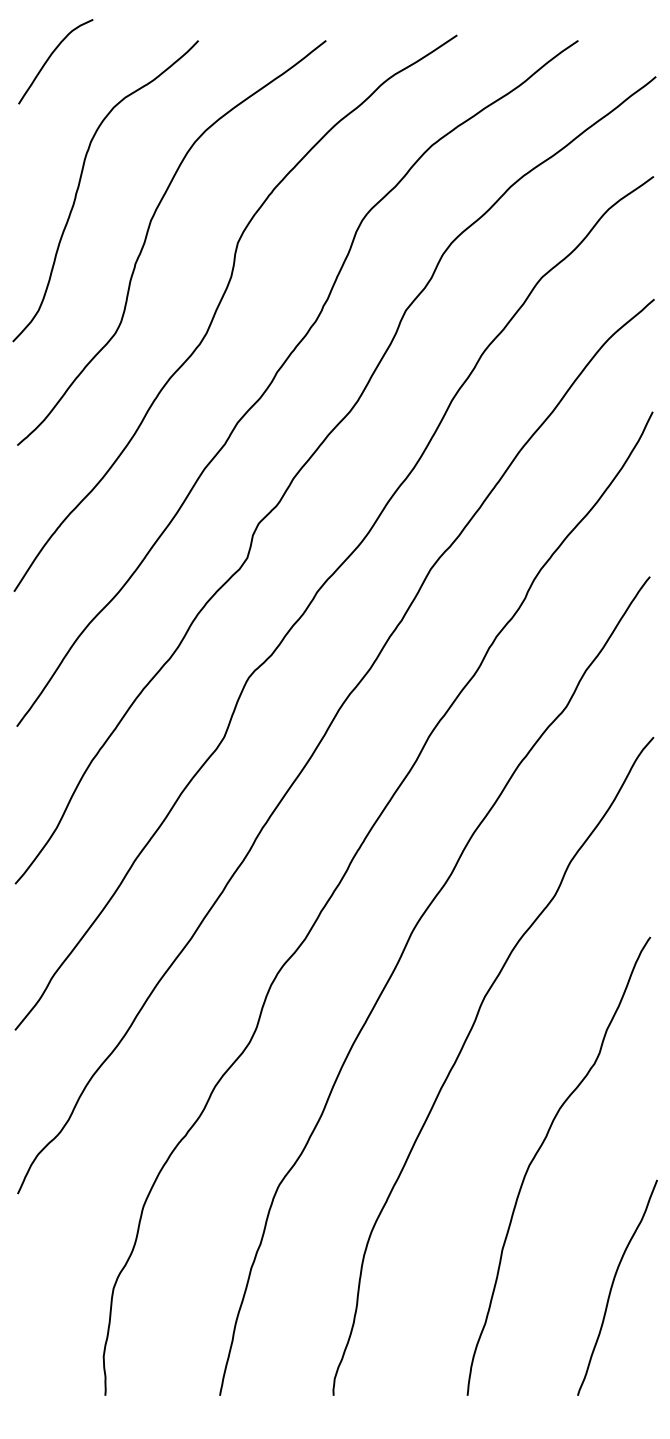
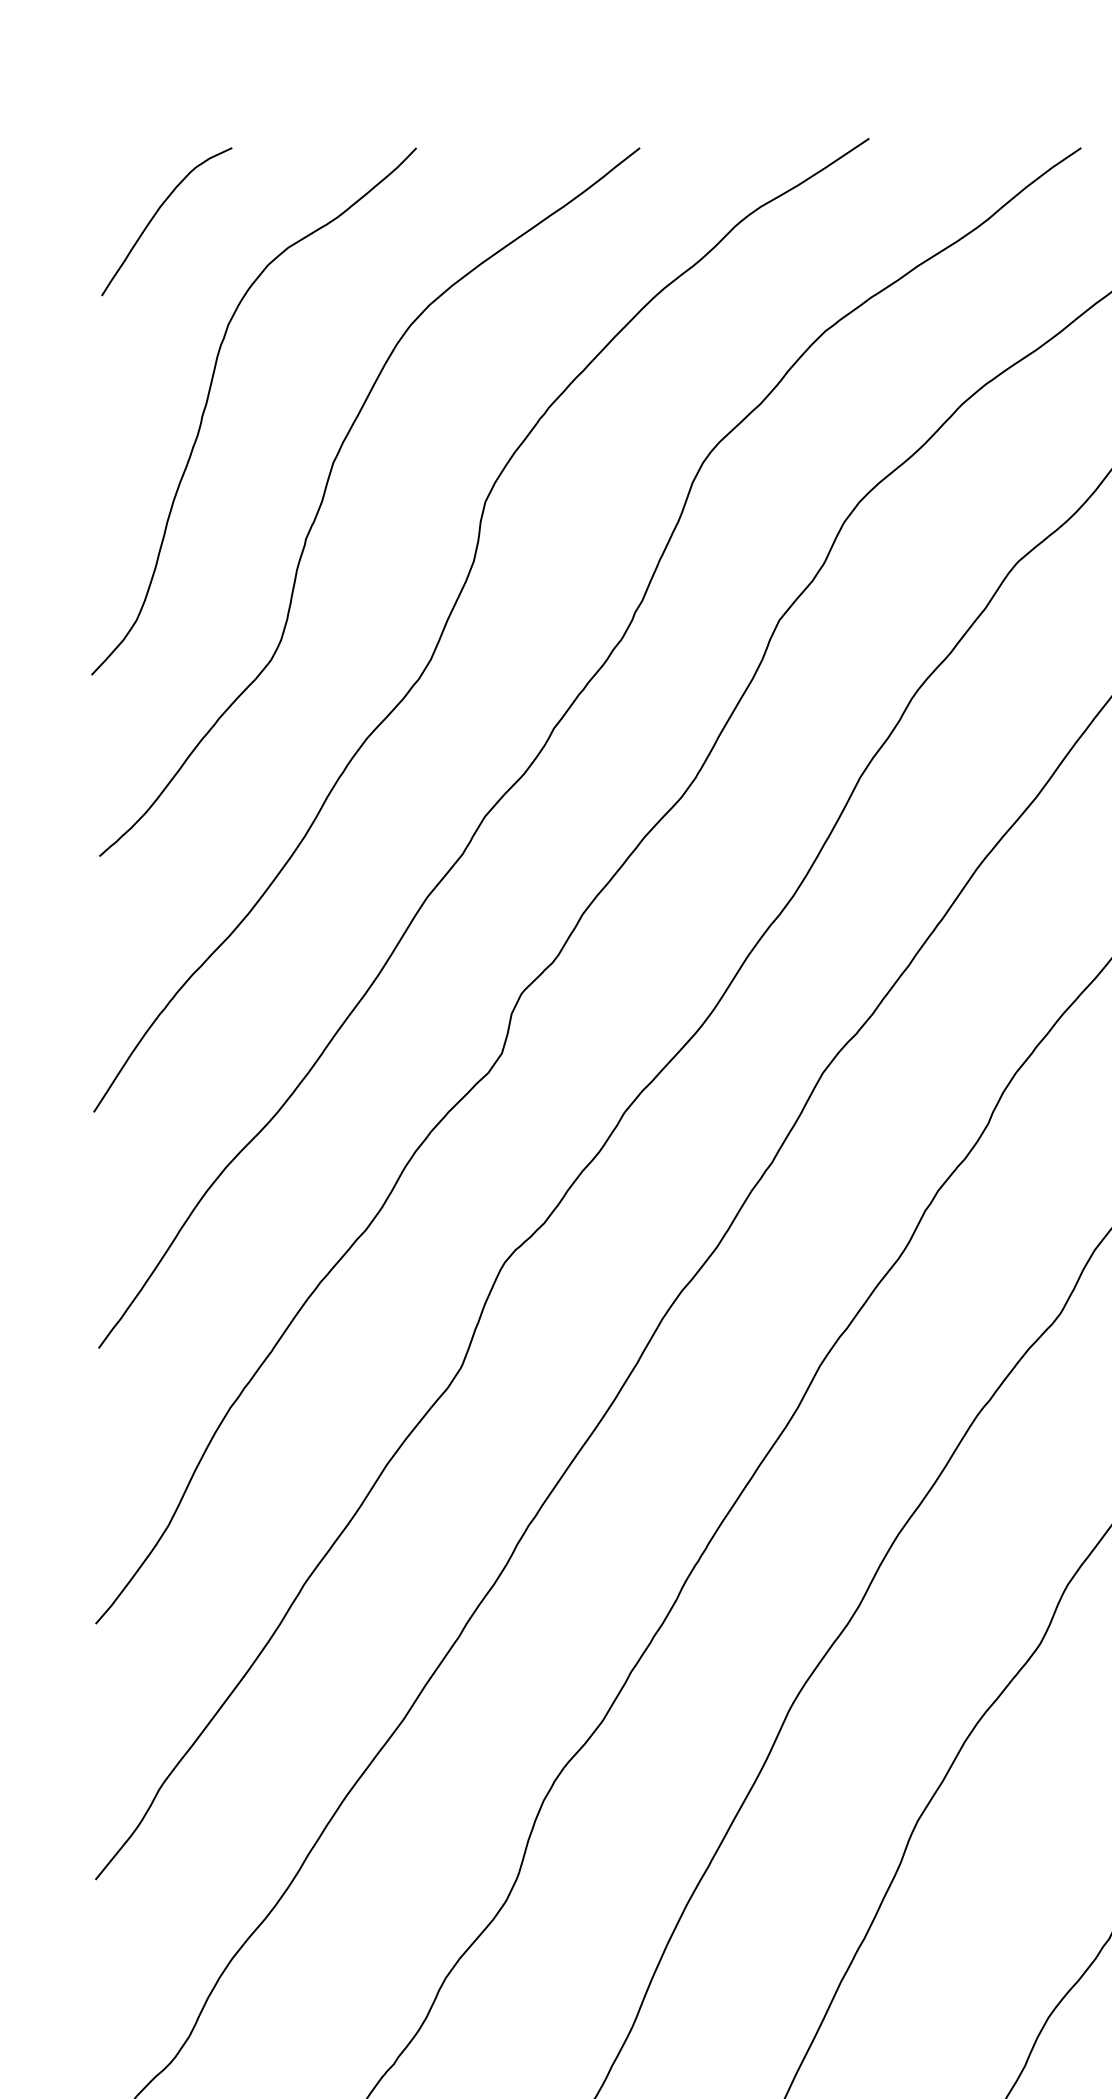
curve: (51, 56) -> (159, 212), moved

